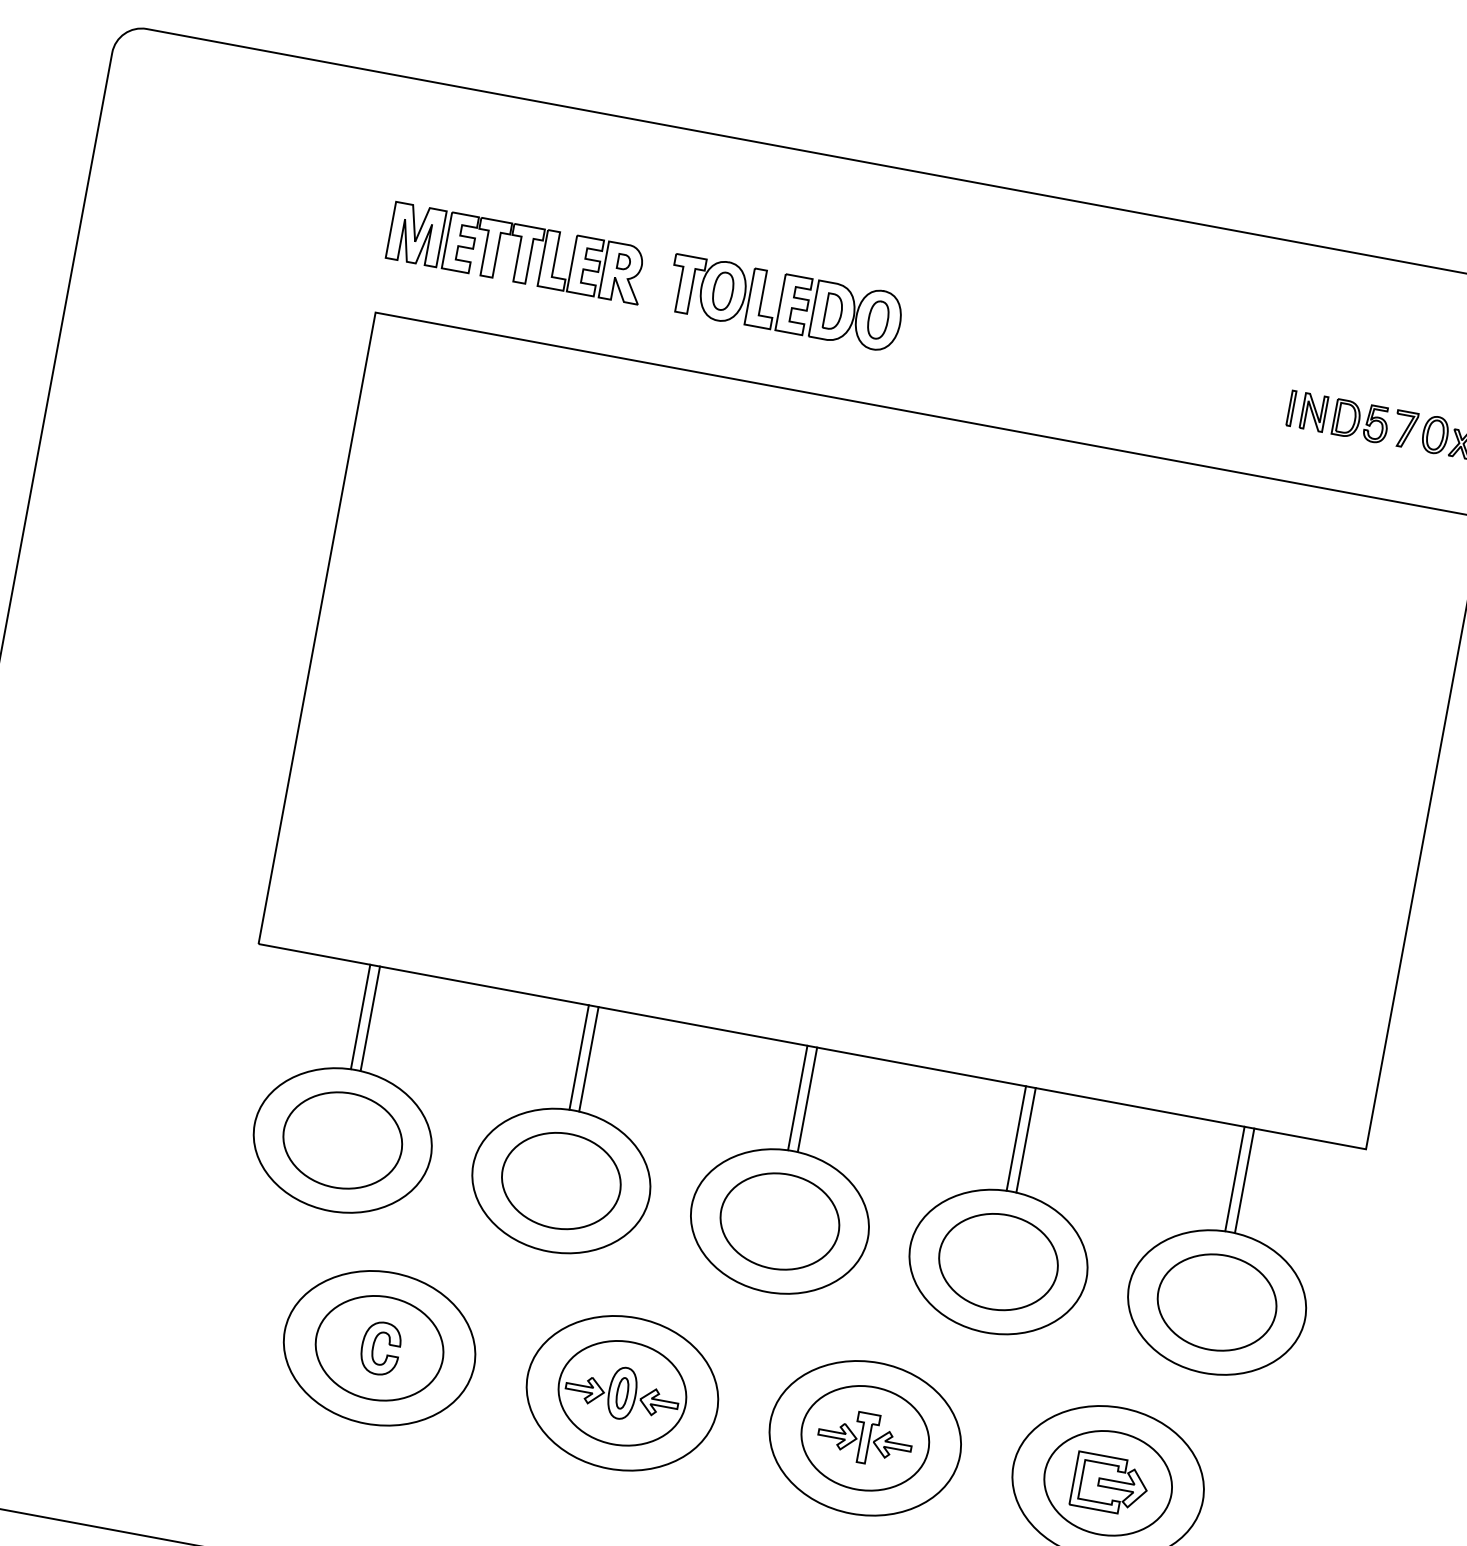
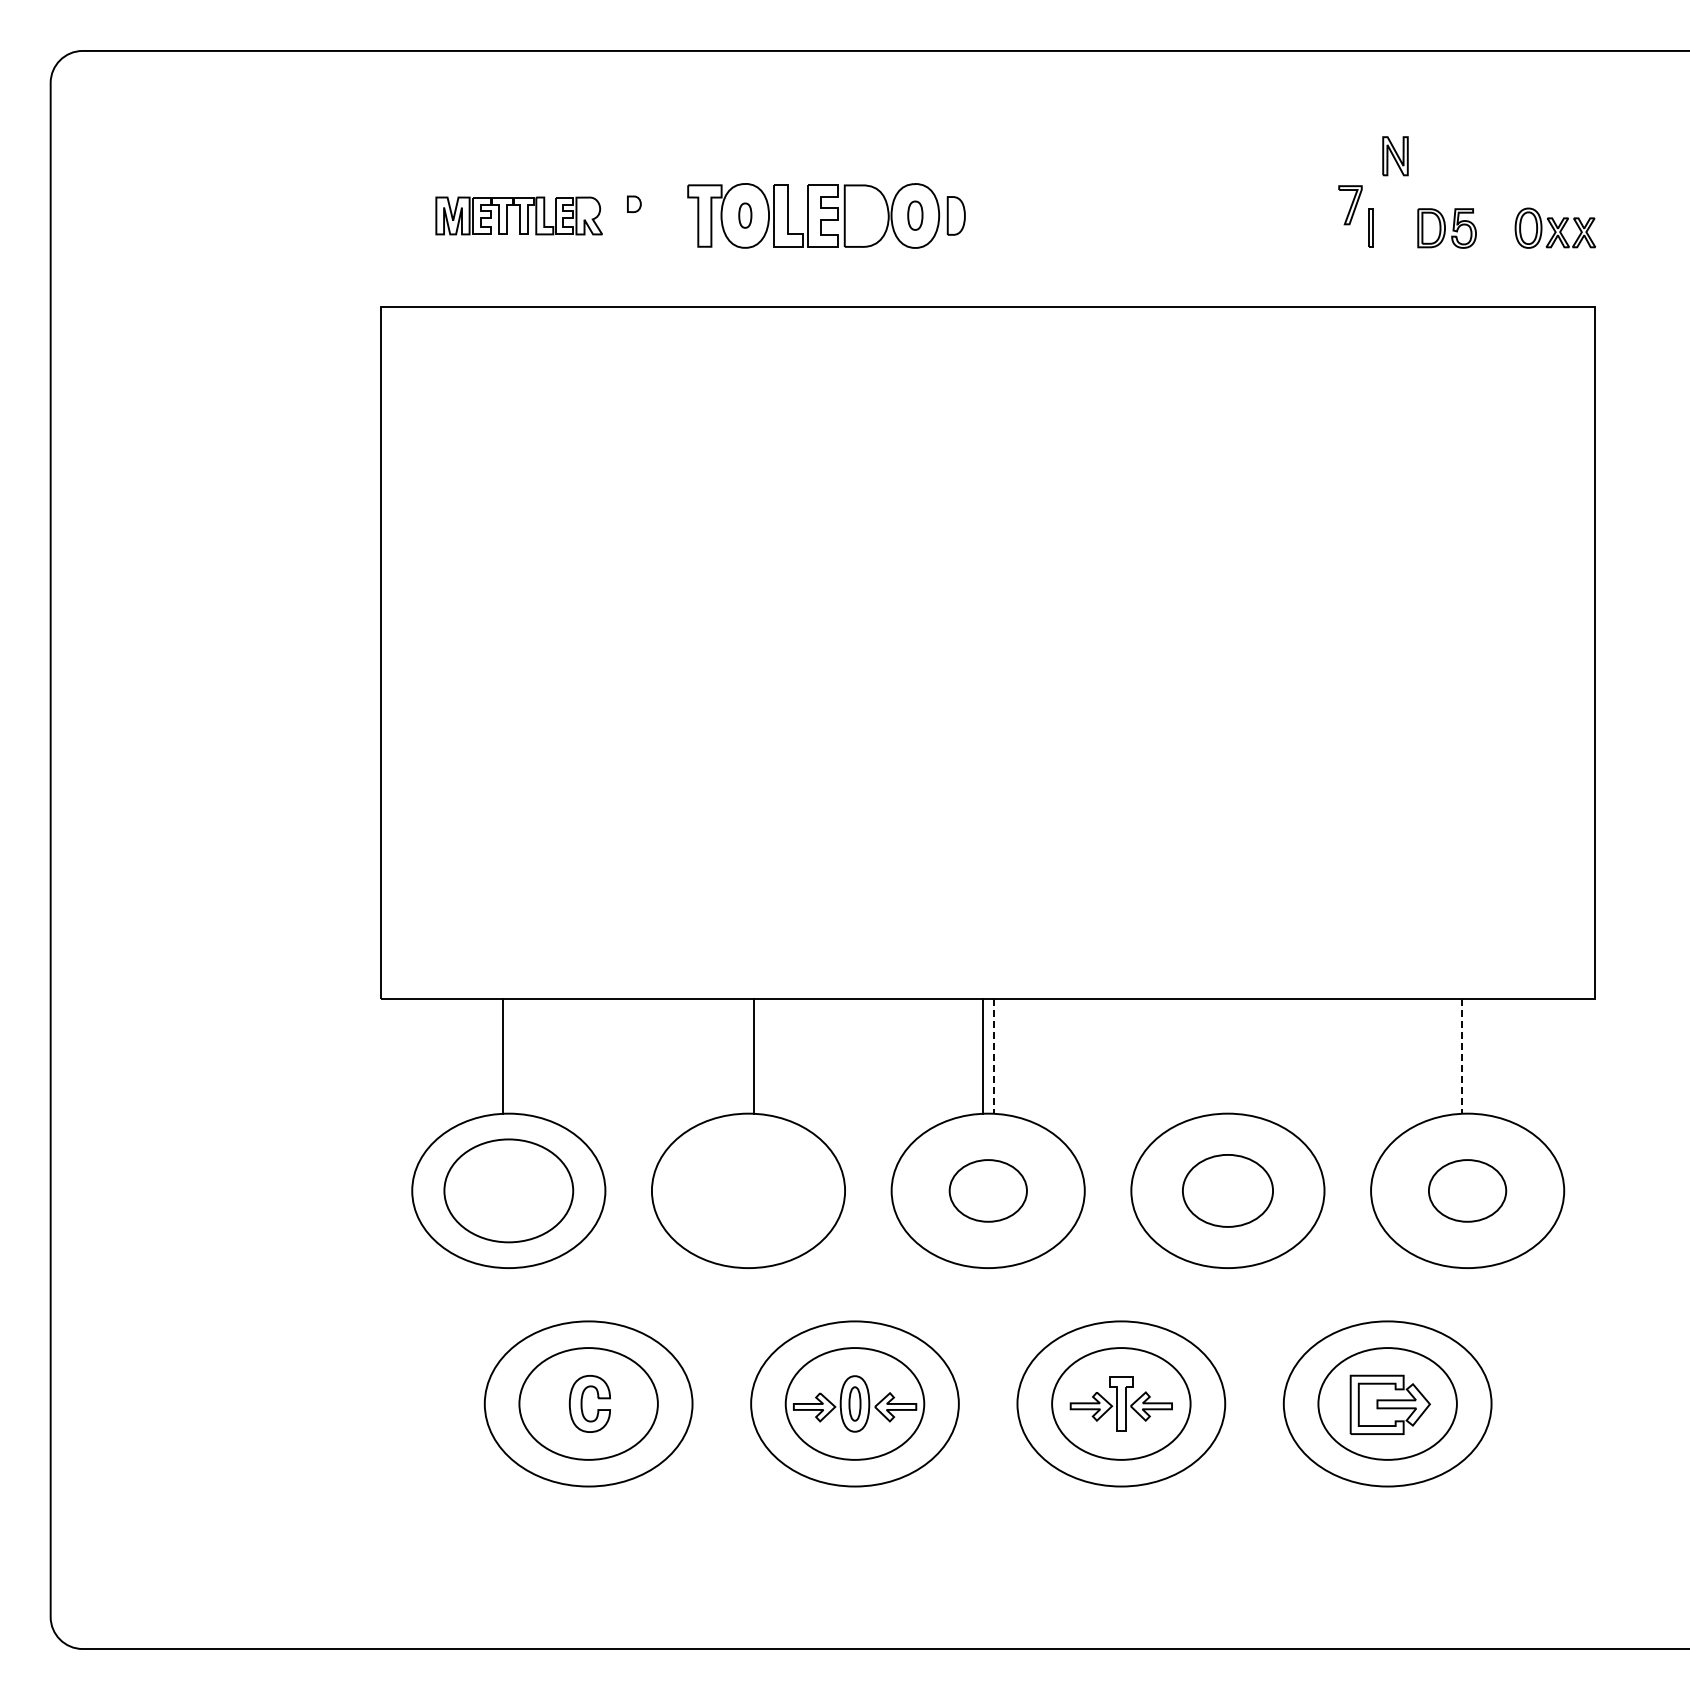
part: (517, 252) -> (519, 215), size x0.6
part: (723, 291) -> (745, 215), size x0.6
part: (832, 311) -> (955, 215), moved
part: (878, 319) -> (915, 215), size x0.7
part: (1313, 412) -> (1395, 156), moved
part: (1405, 429) -> (1350, 205), moved
line: (370, 1018) -> (514, 1056), removed
line: (579, 1057) -> (743, 1056), removed
line: (807, 1099) -> (993, 1056), solid -> dashed
line: (1016, 1138) -> (1222, 1056), removed
line: (1026, 1140) -> (1233, 1056), removed
line: (1235, 1179) -> (1462, 1056), solid -> dashed
part: (561, 1180) -> (748, 1190), removed
line: (1244, 1180) -> (1472, 1056), removed
part: (780, 1221) -> (988, 1190), size x0.6
part: (998, 1261) -> (1227, 1190), size x0.7
part: (1217, 1302) -> (1467, 1190), size x0.6

